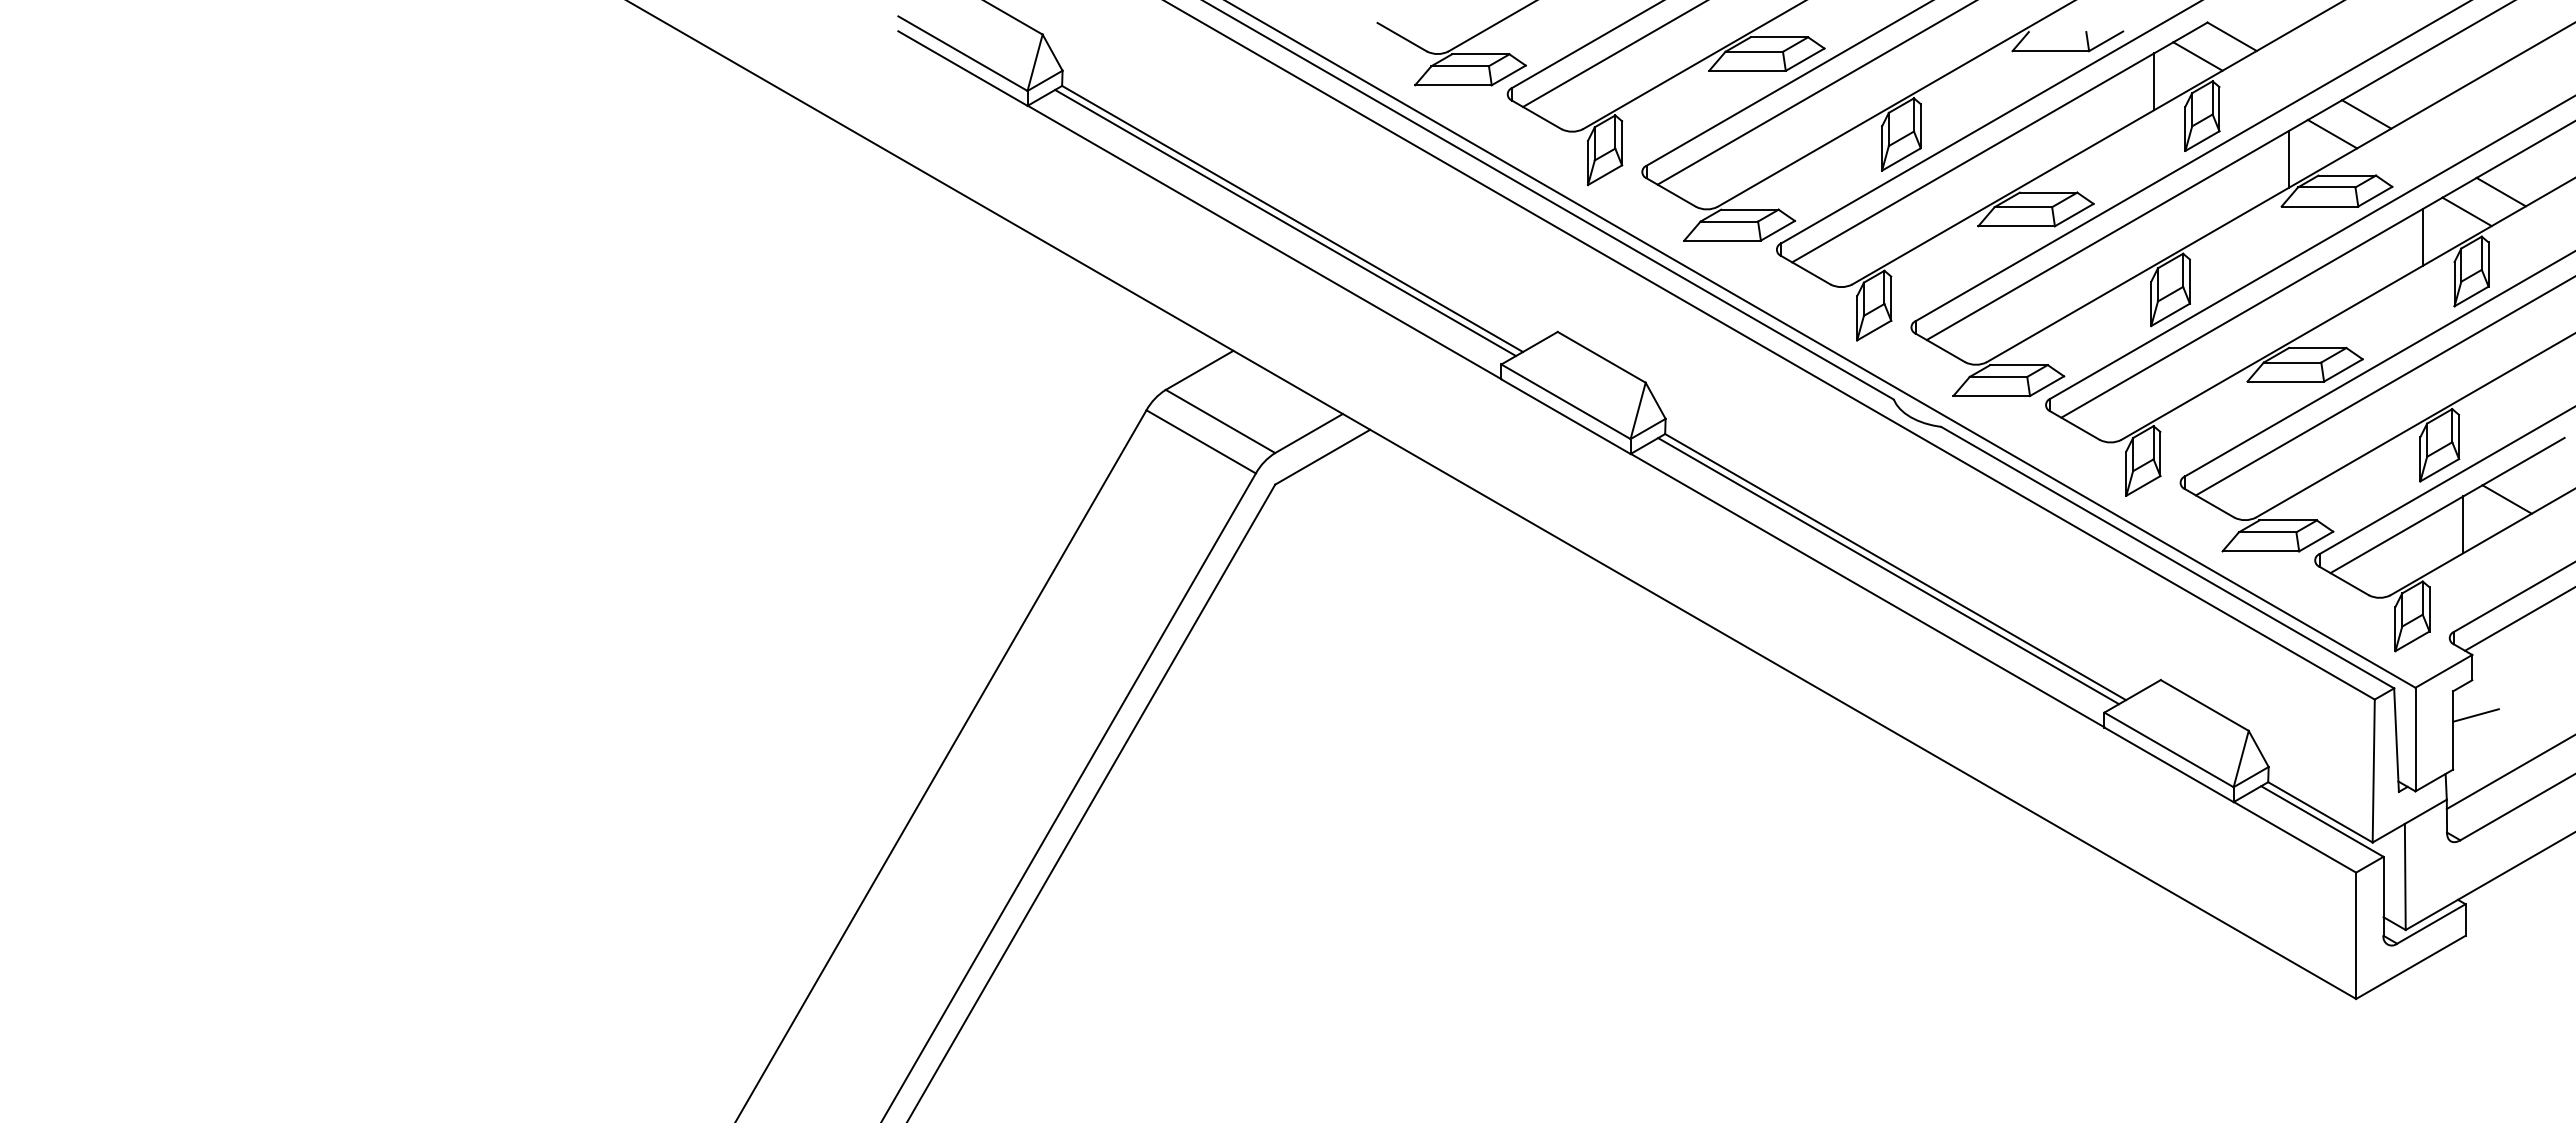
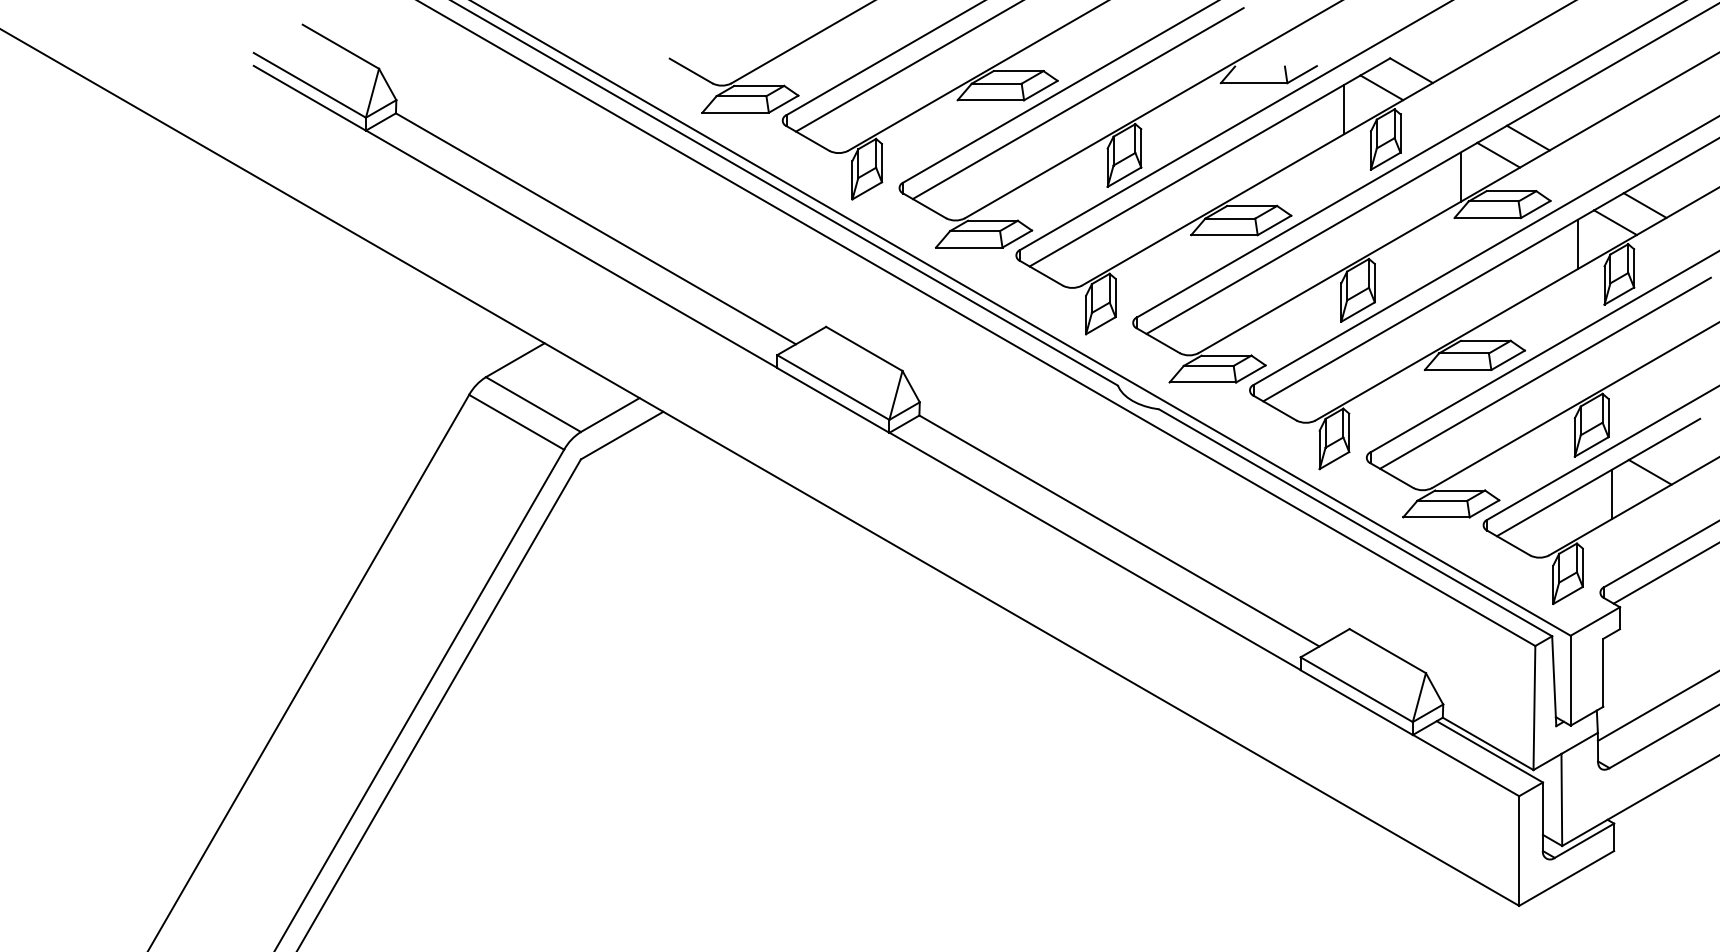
line: (1285, 222) -> (589, 231), removed
line: (1888, 571) -> (1113, 534), removed
line: (2475, 715) -> (1622, 659), removed

